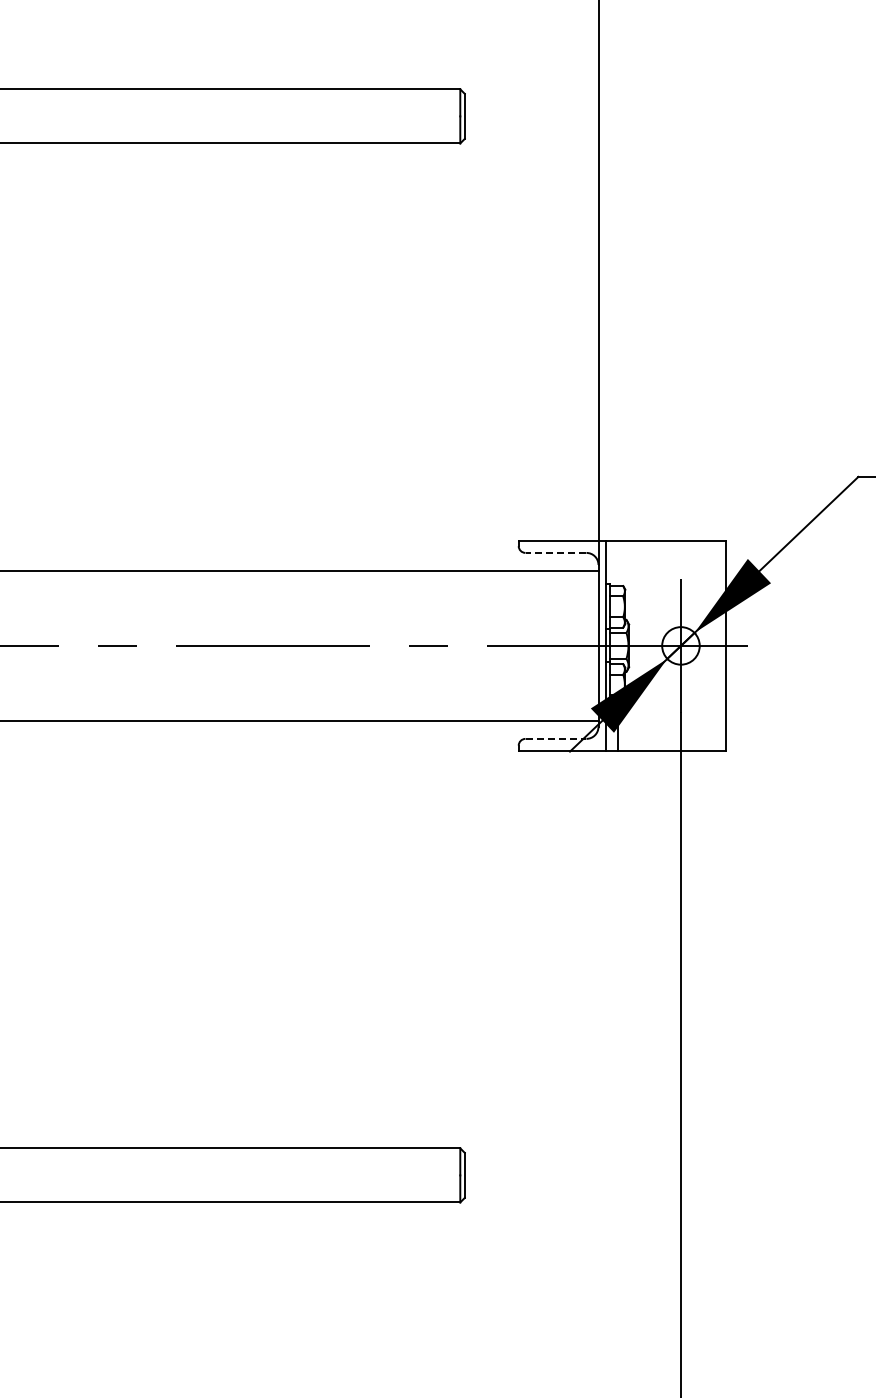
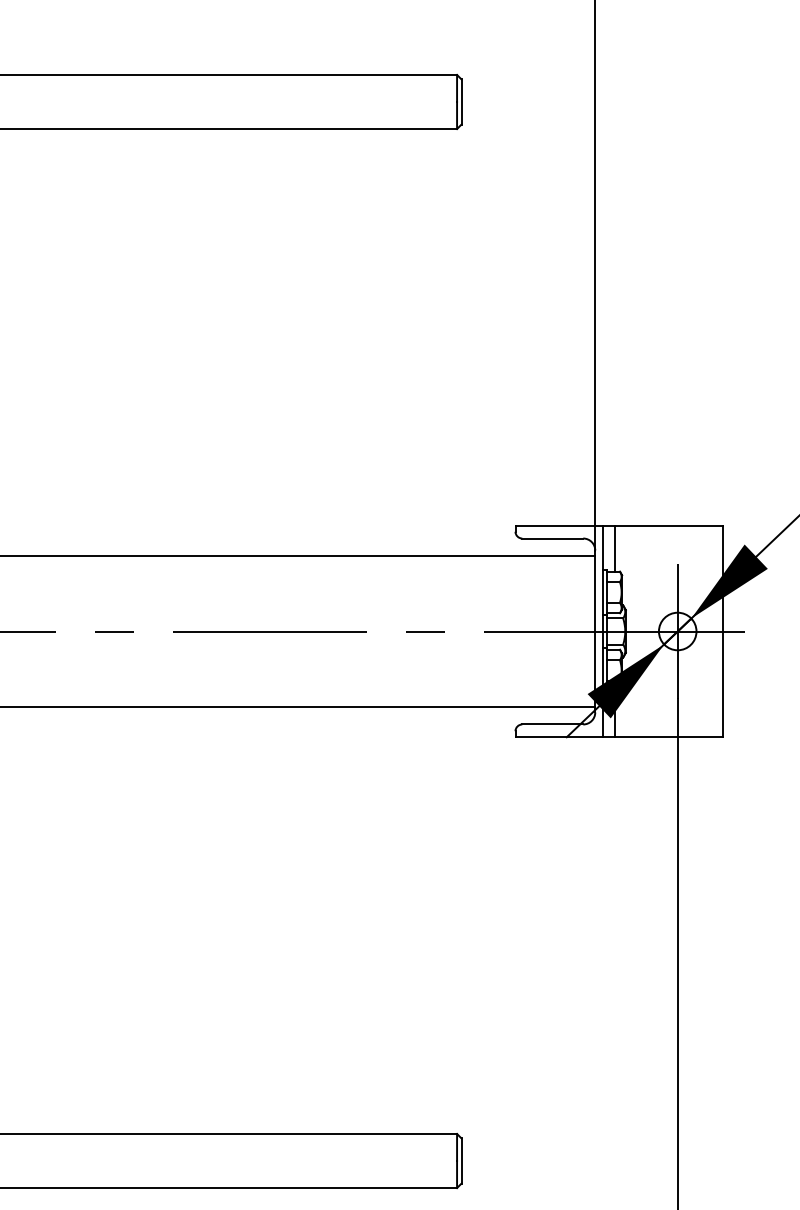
line: (555, 552) -> (552, 538), dashed -> solid
line: (617, 563) -> (614, 549), added
line: (556, 738) -> (553, 724), dashed -> solid

